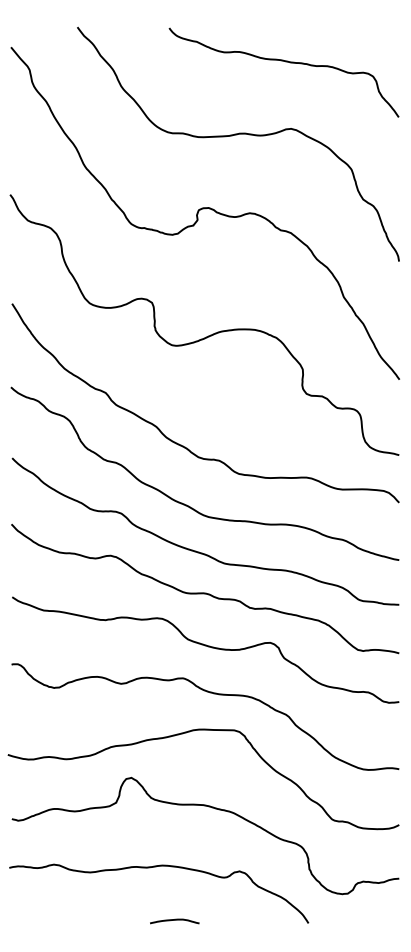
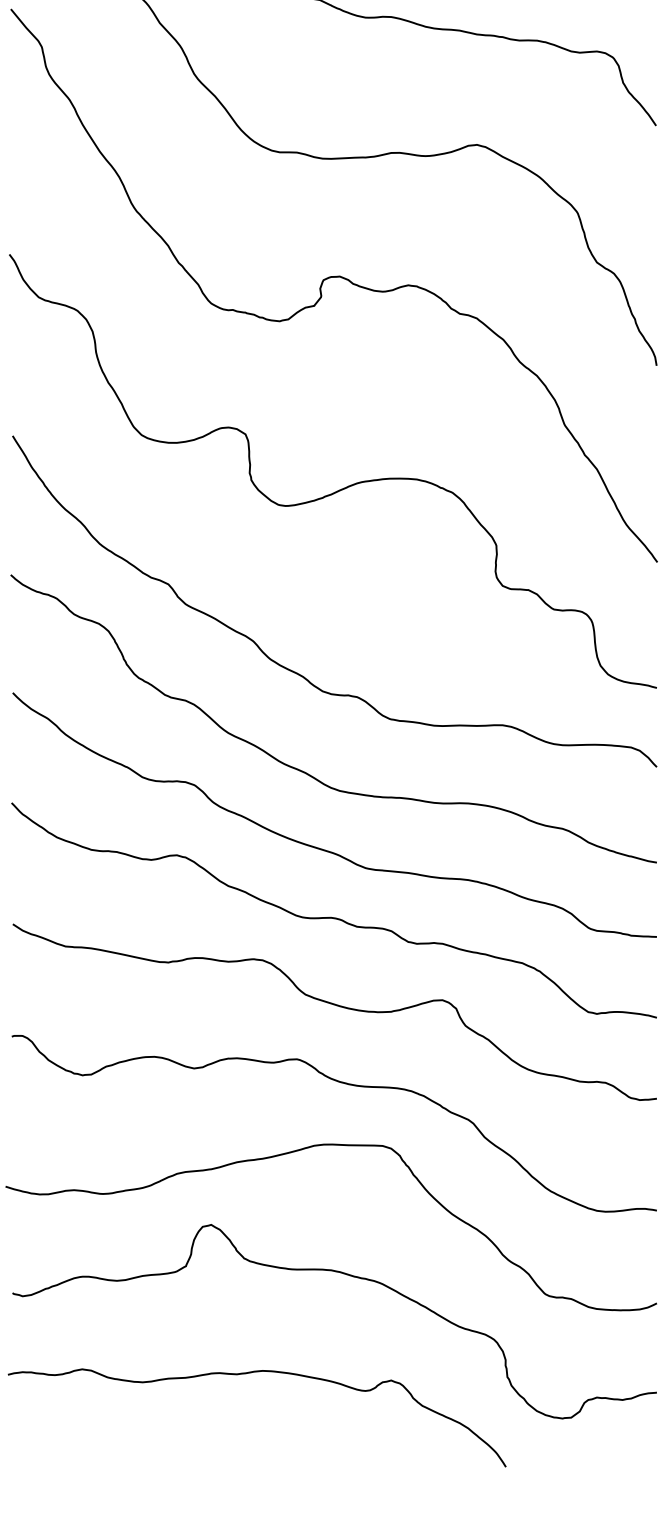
curve: (174, 920) -> (282, 1462), removed

